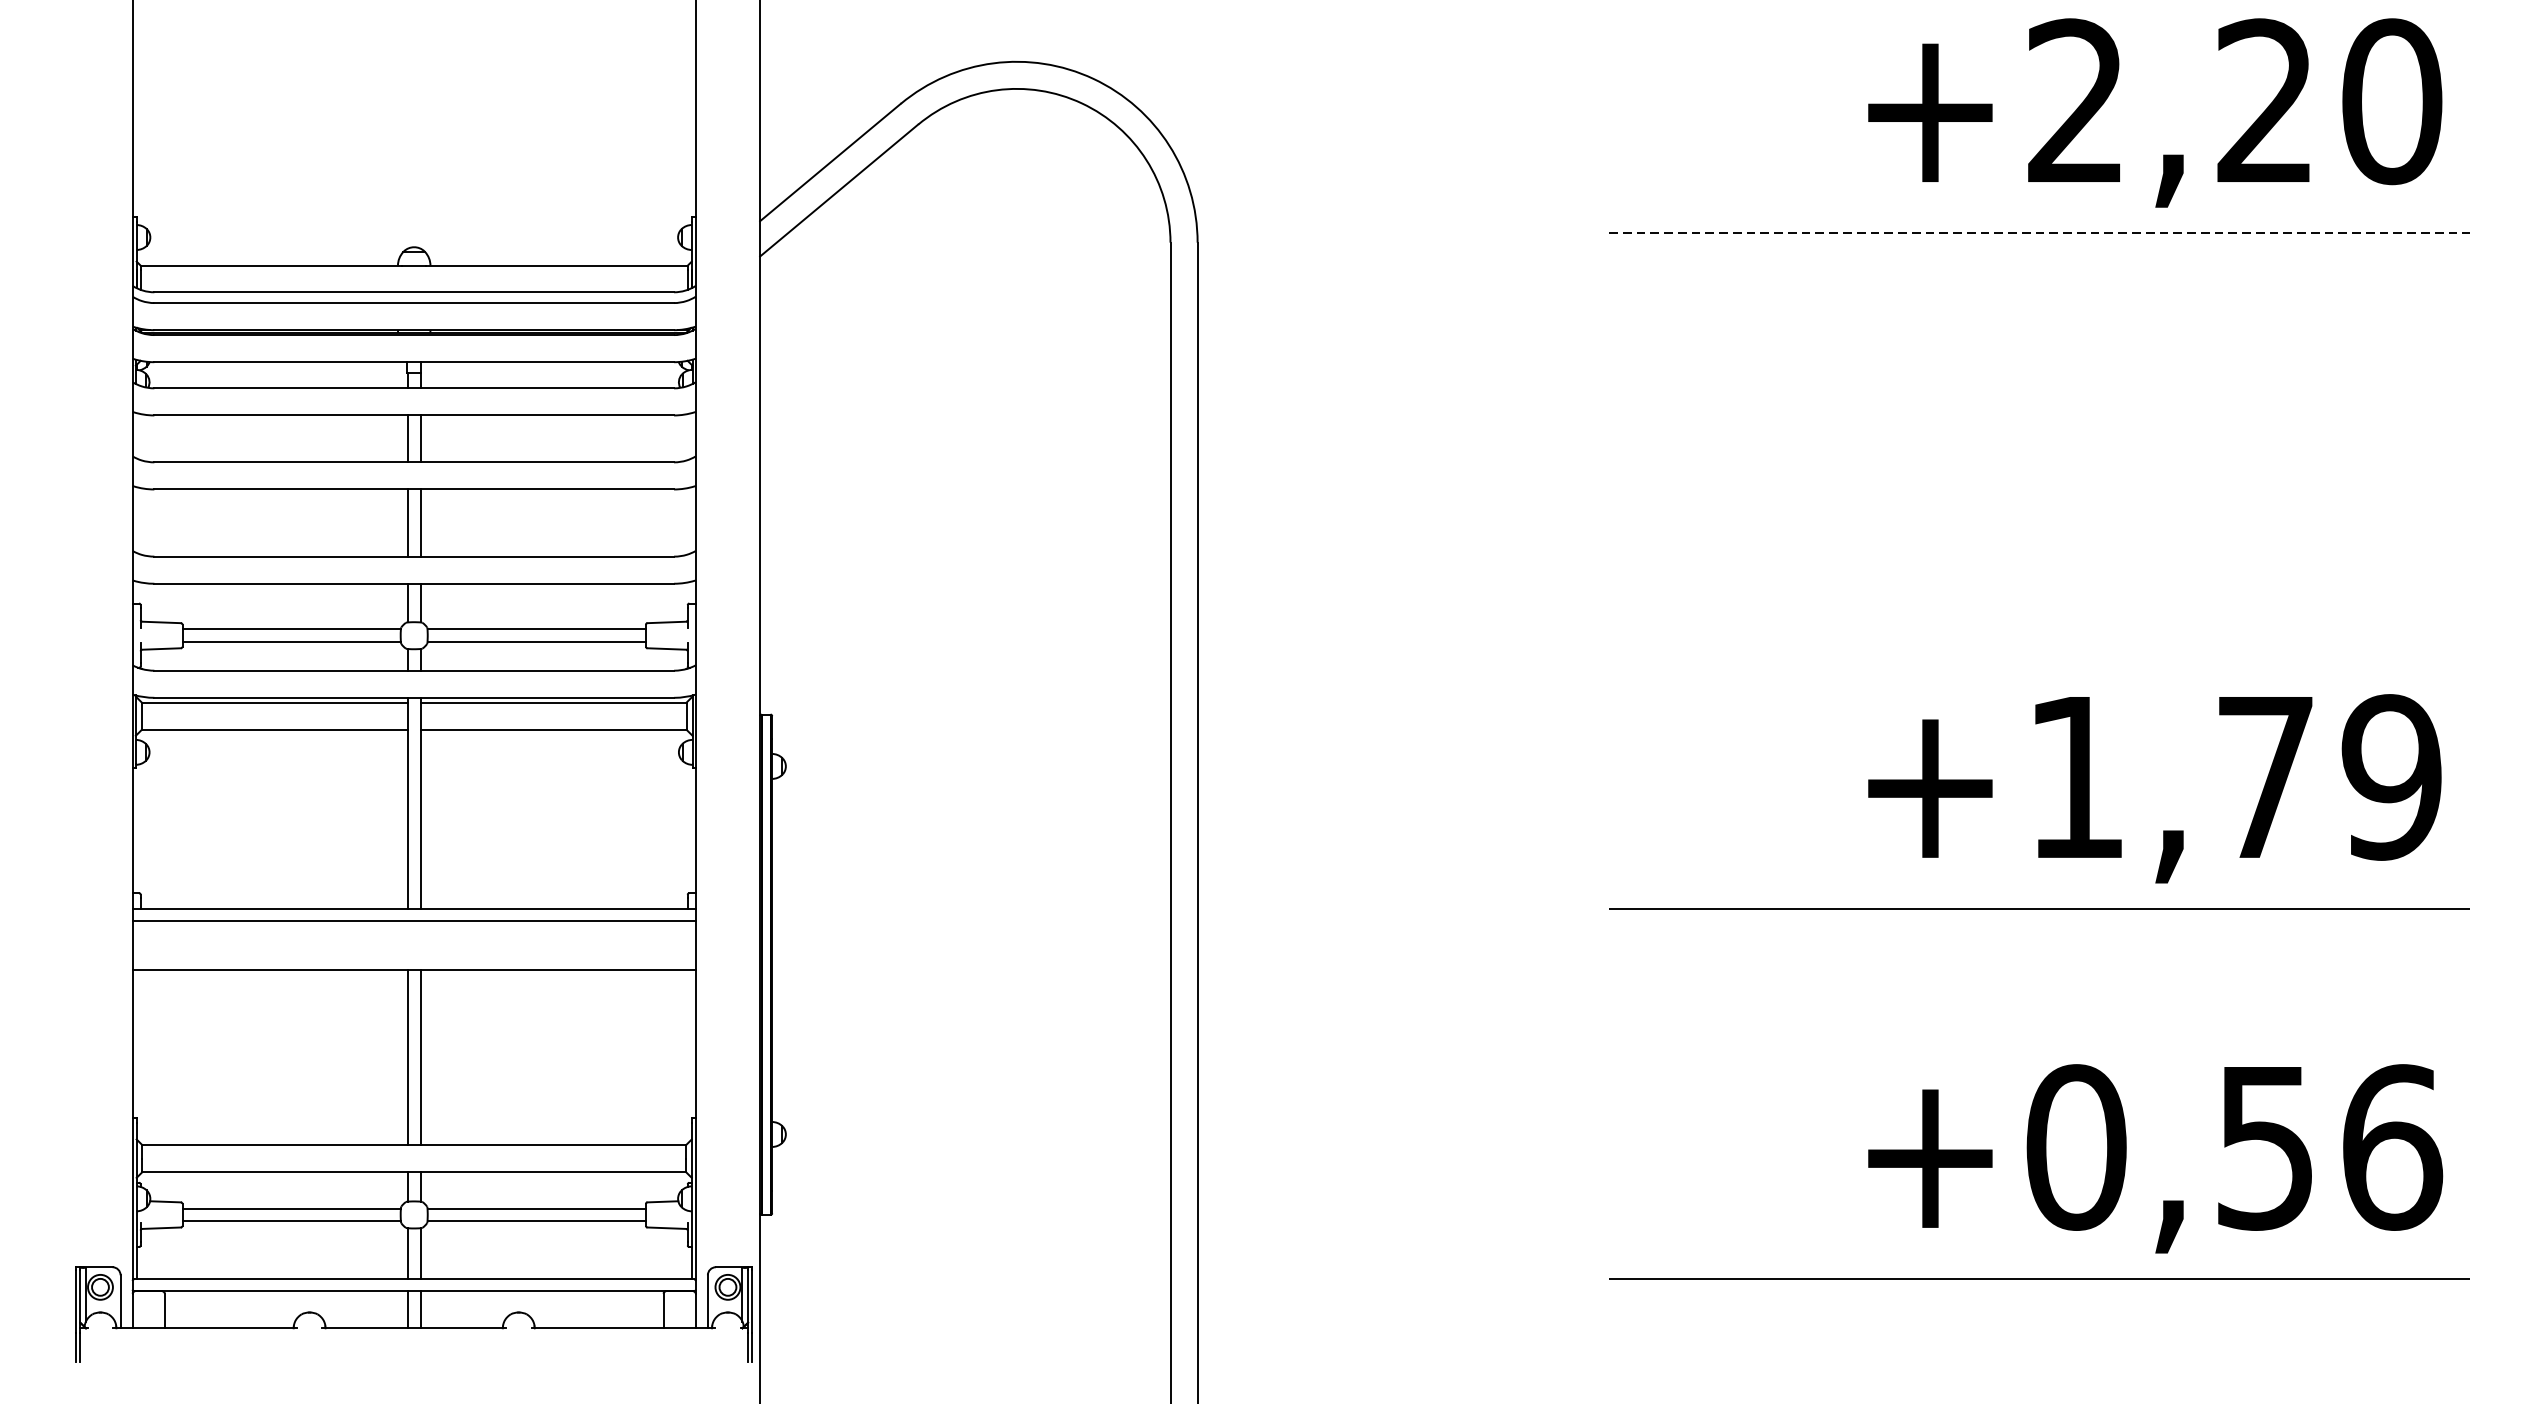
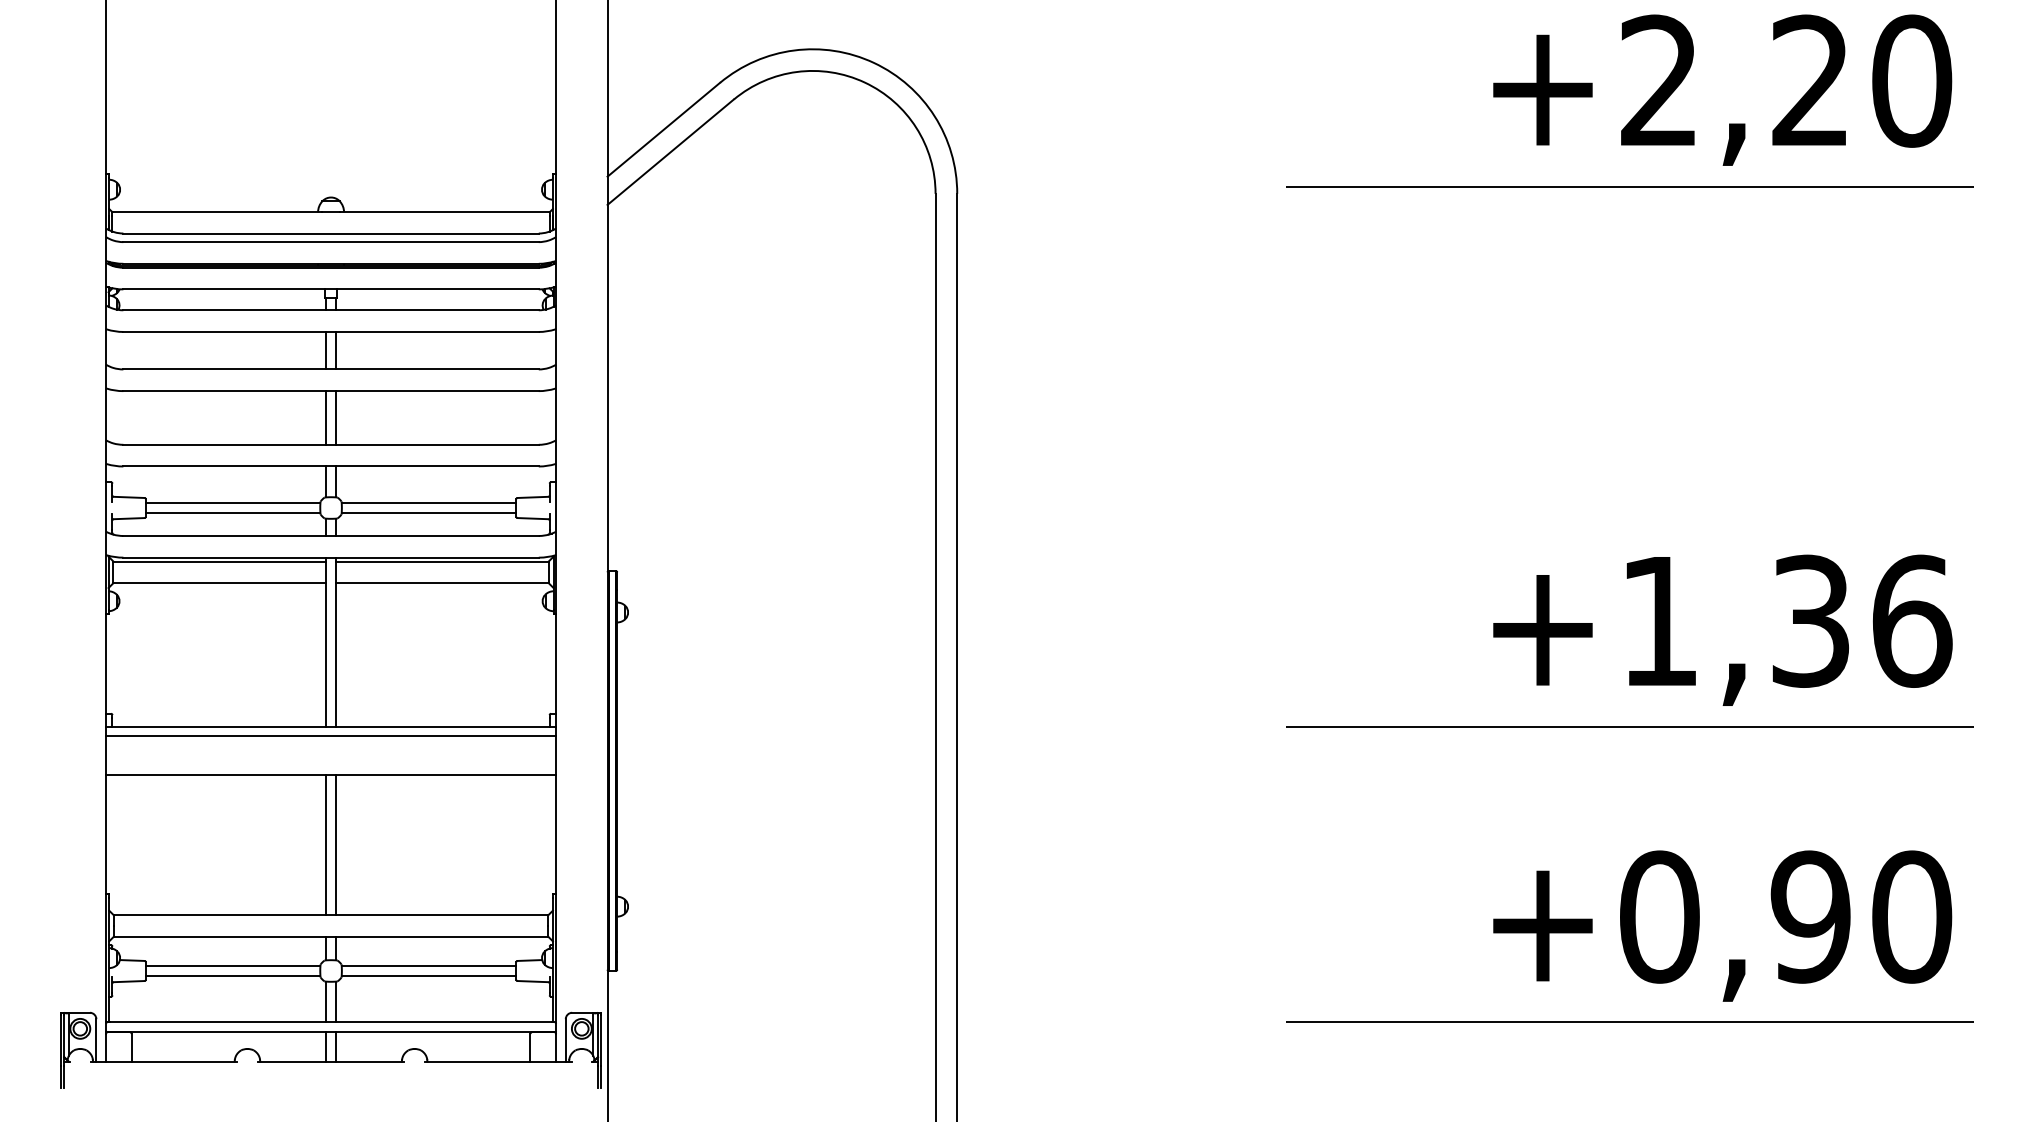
line: (2039, 233) -> (1630, 186), dashed -> solid
text: (2330, 776) -> (1862, 620), +1,79 -> +1,36
text: (2328, 1146) -> (1861, 916), +0,56 -> +0,90

